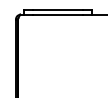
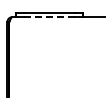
line: (58, 14) -> (49, 17), solid -> dashed

